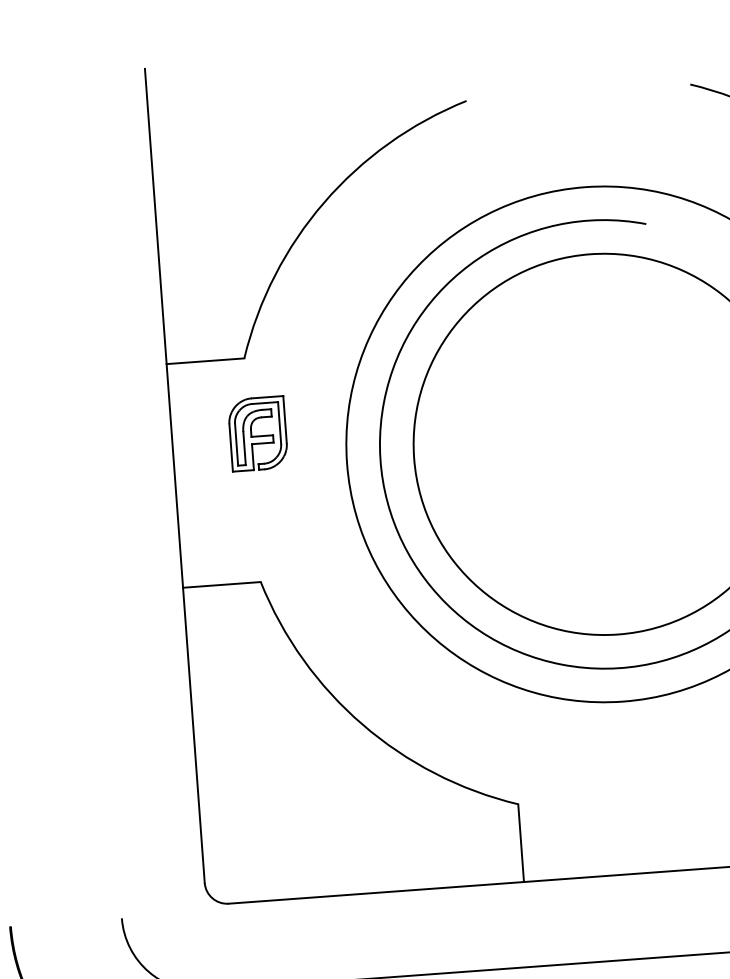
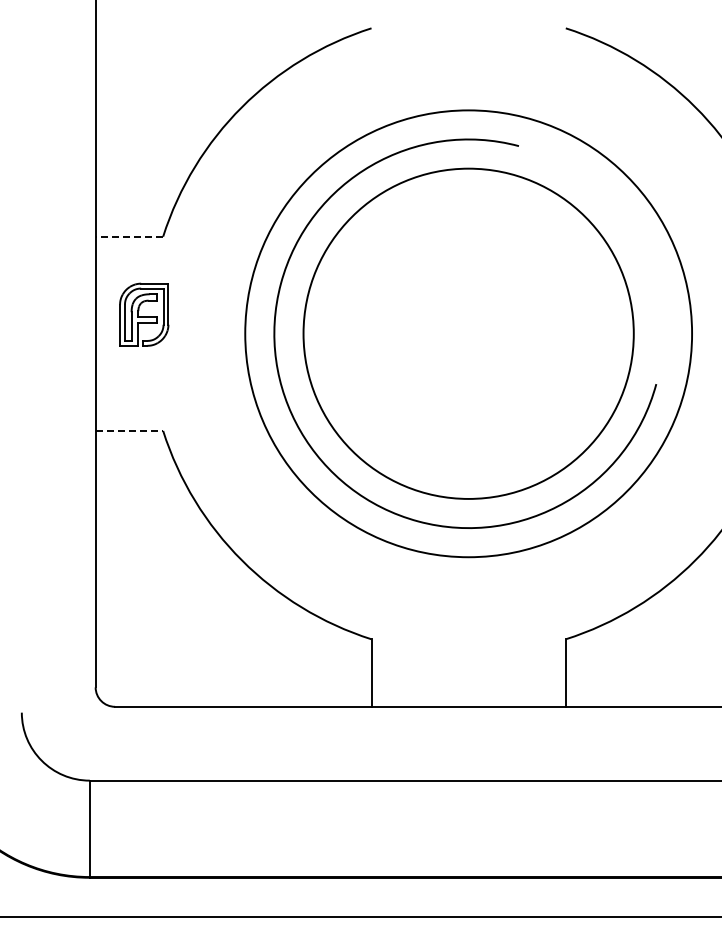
line: (205, 361) -> (129, 236), solid -> dashed
part: (258, 433) -> (144, 314), moved
line: (221, 584) -> (129, 430), solid -> dashed

